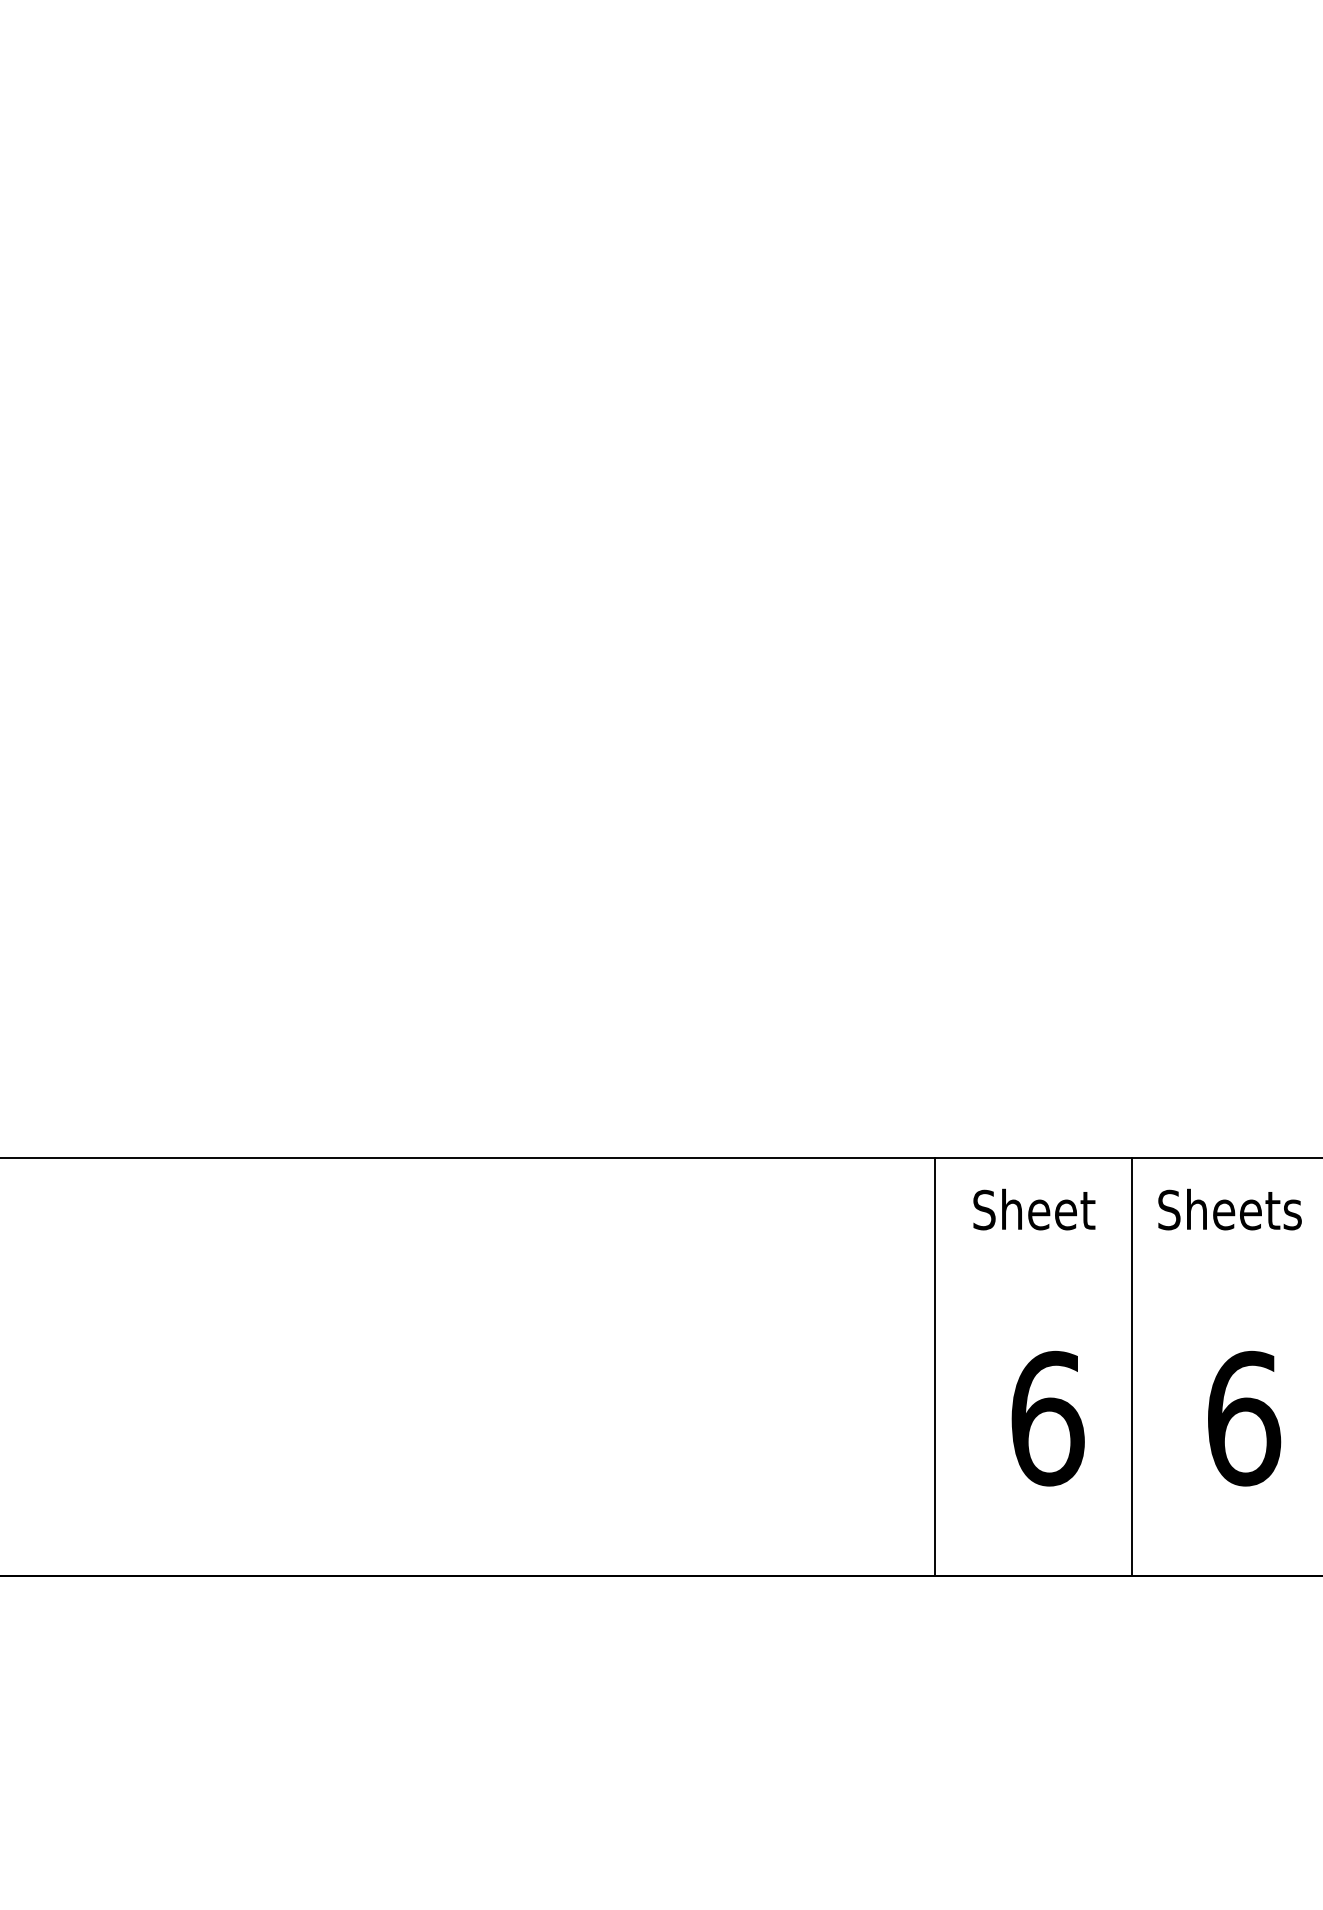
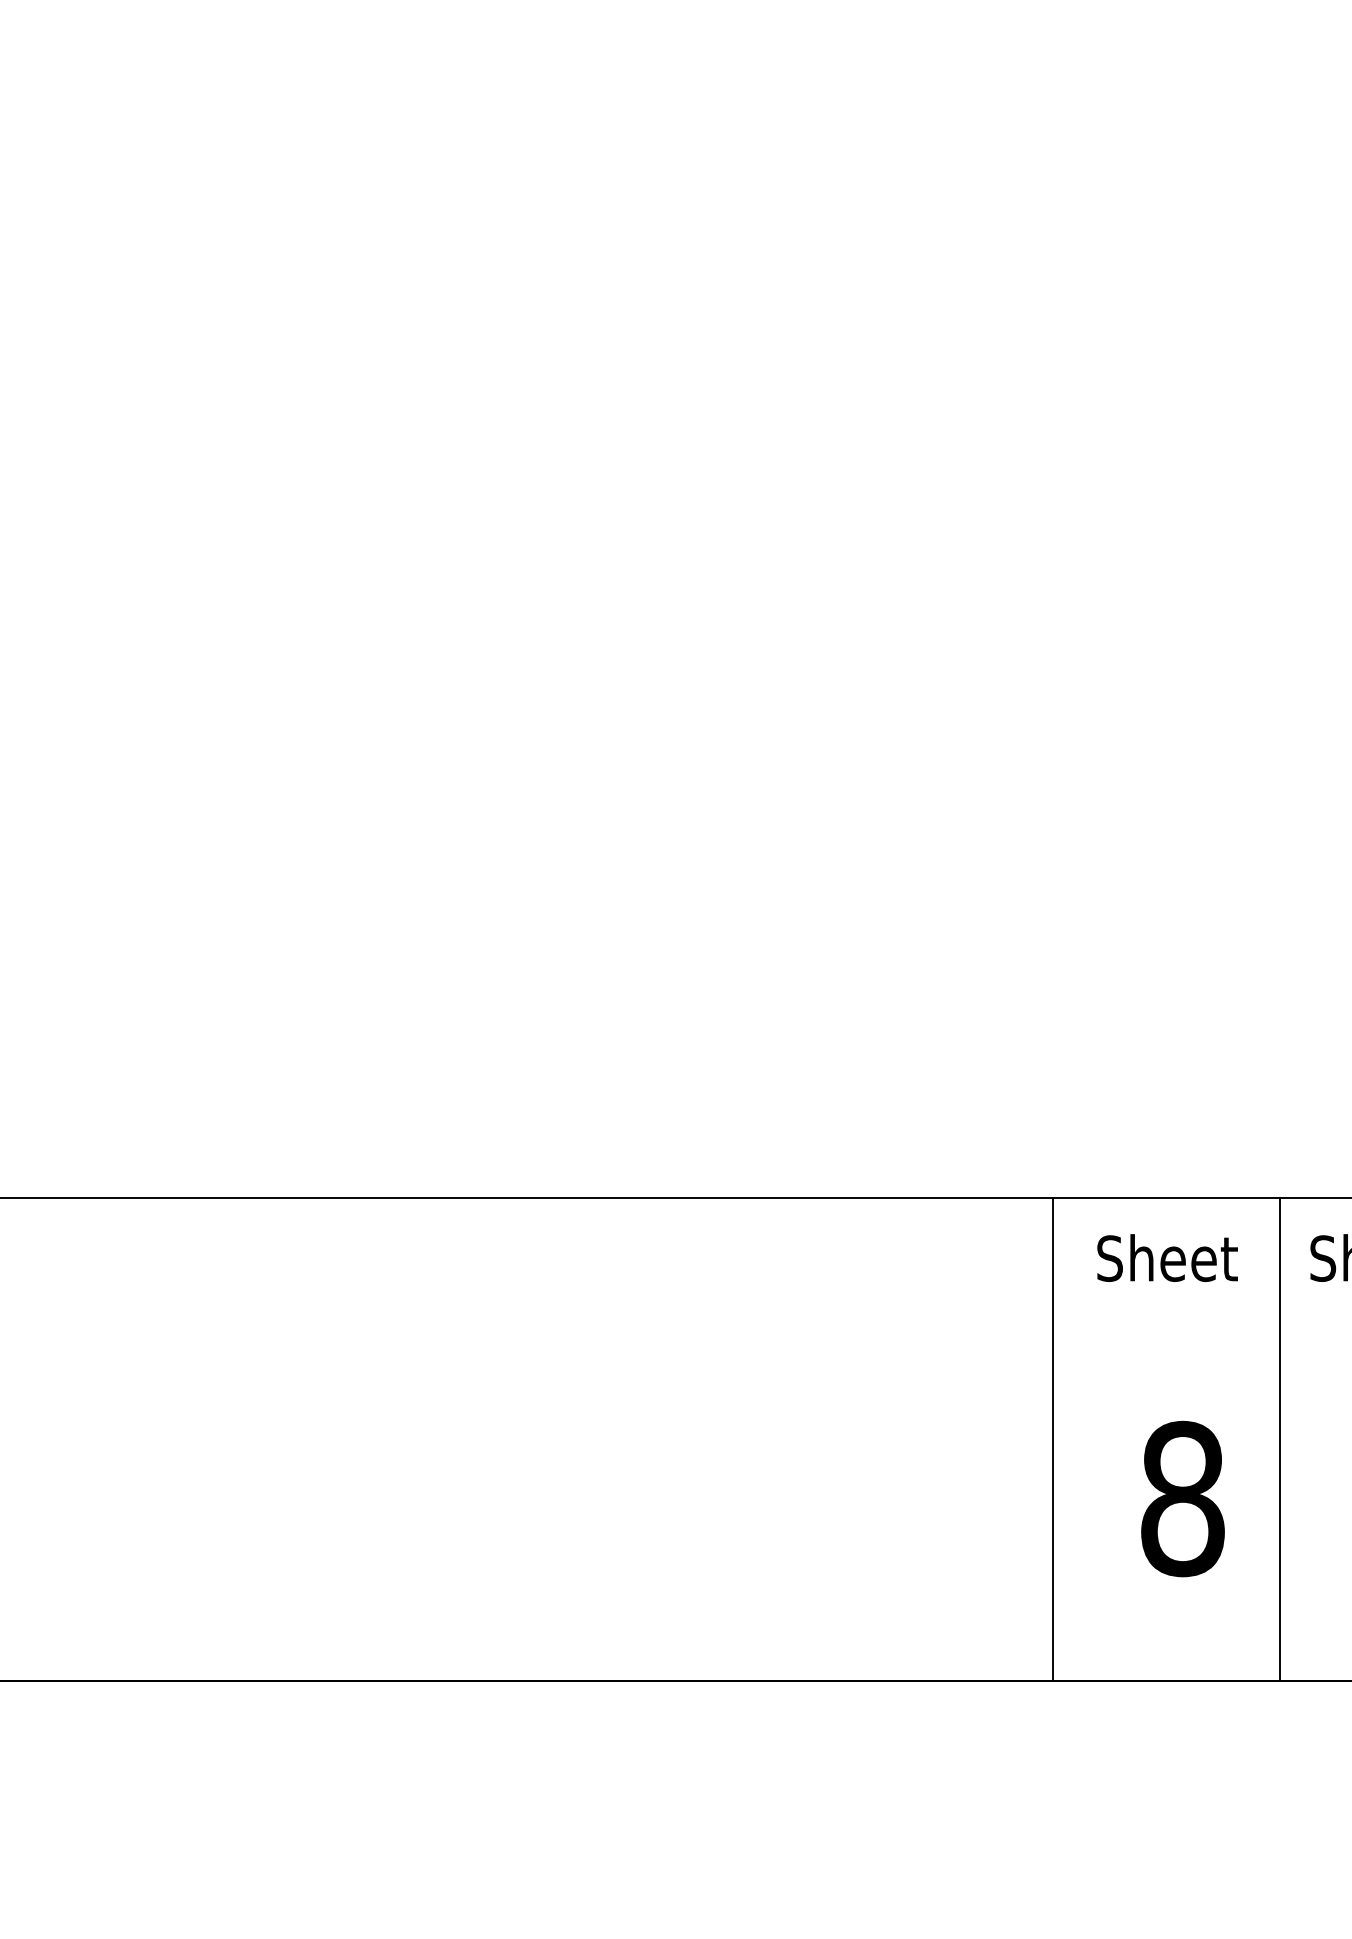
text: (1047, 1418) -> (1182, 1498), 6 -> 8

